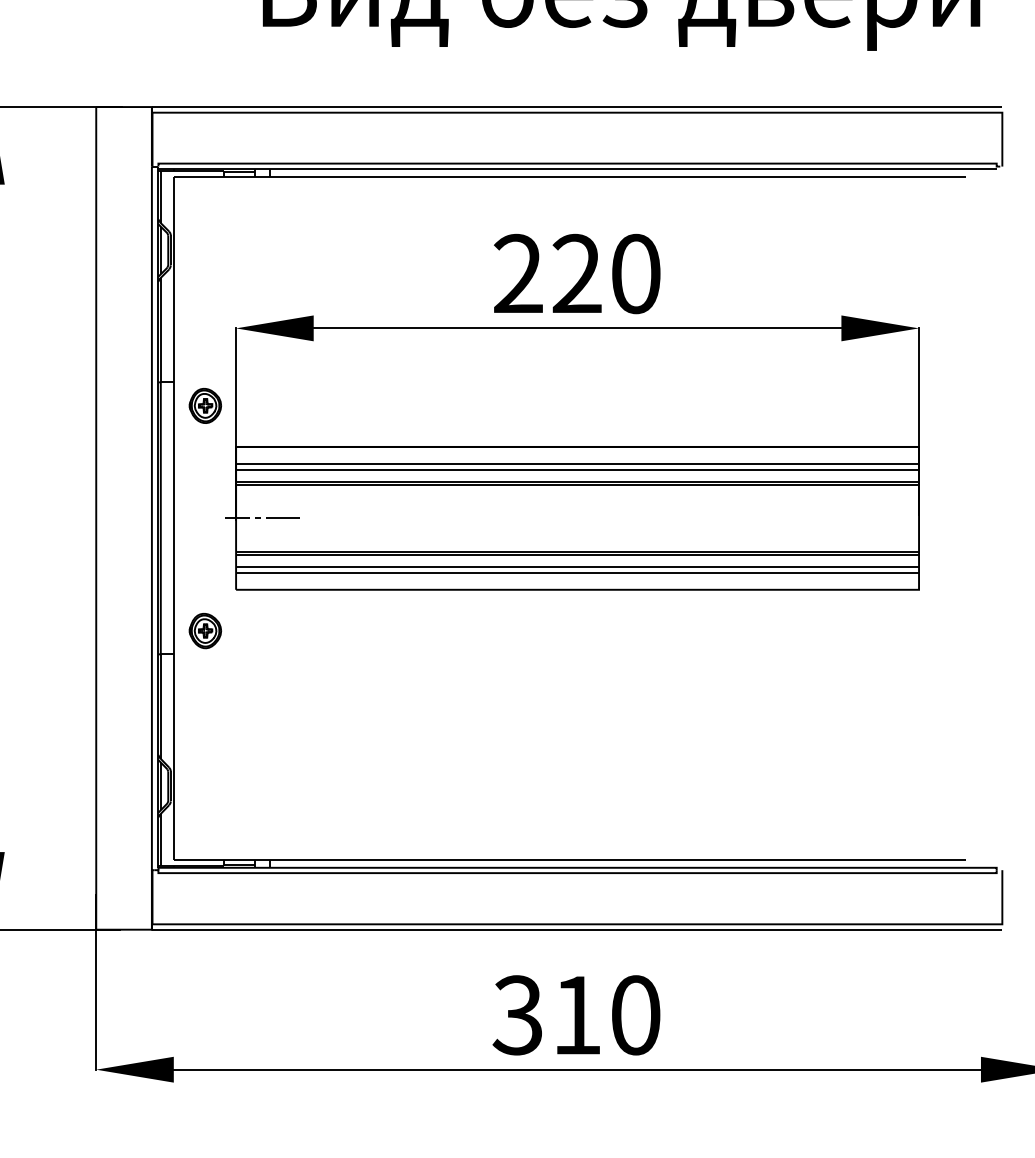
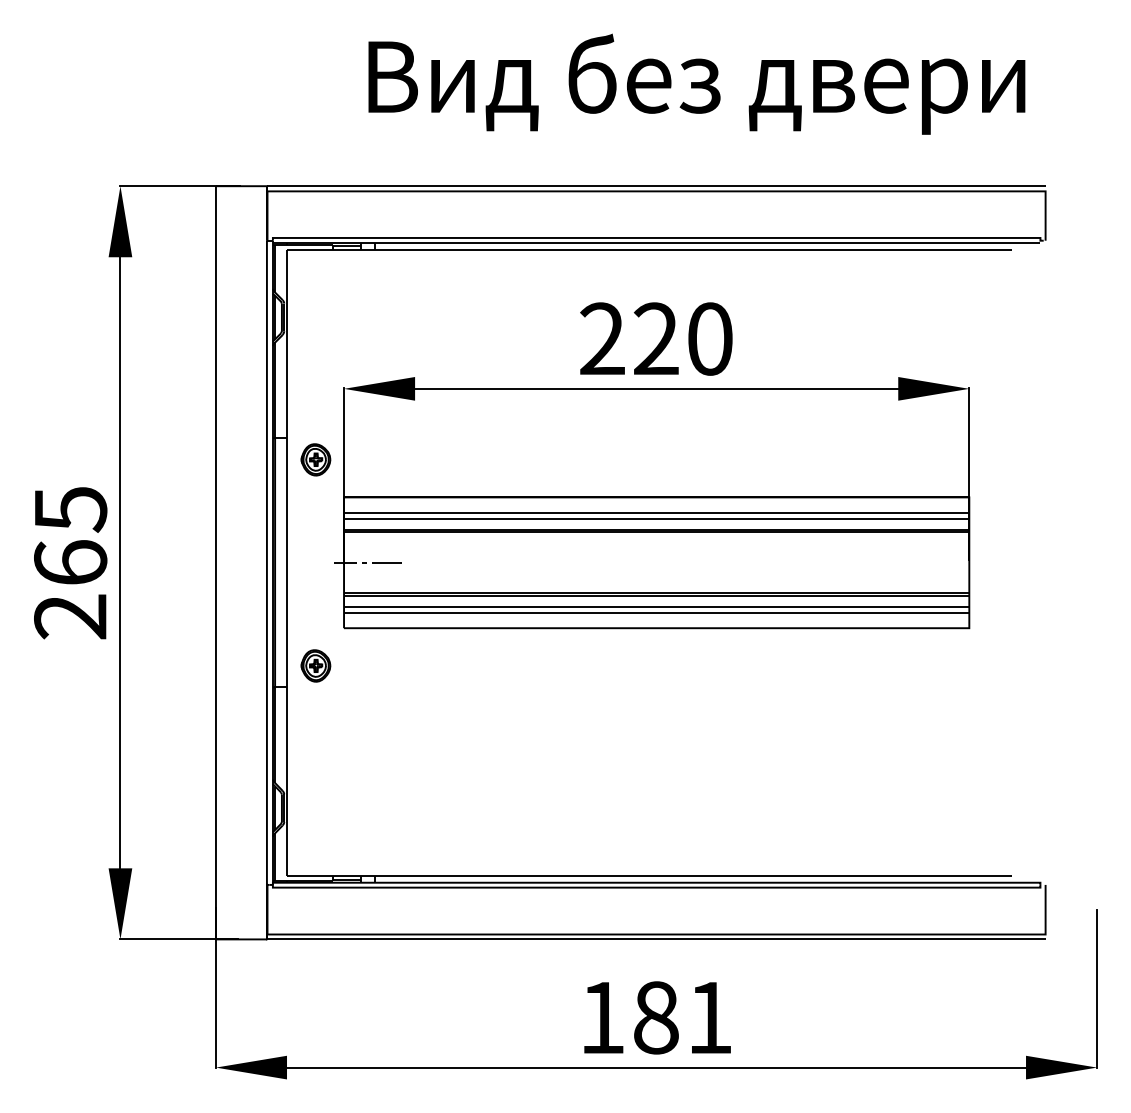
text: (576, 1014) -> (655, 1017), 310 -> 181

